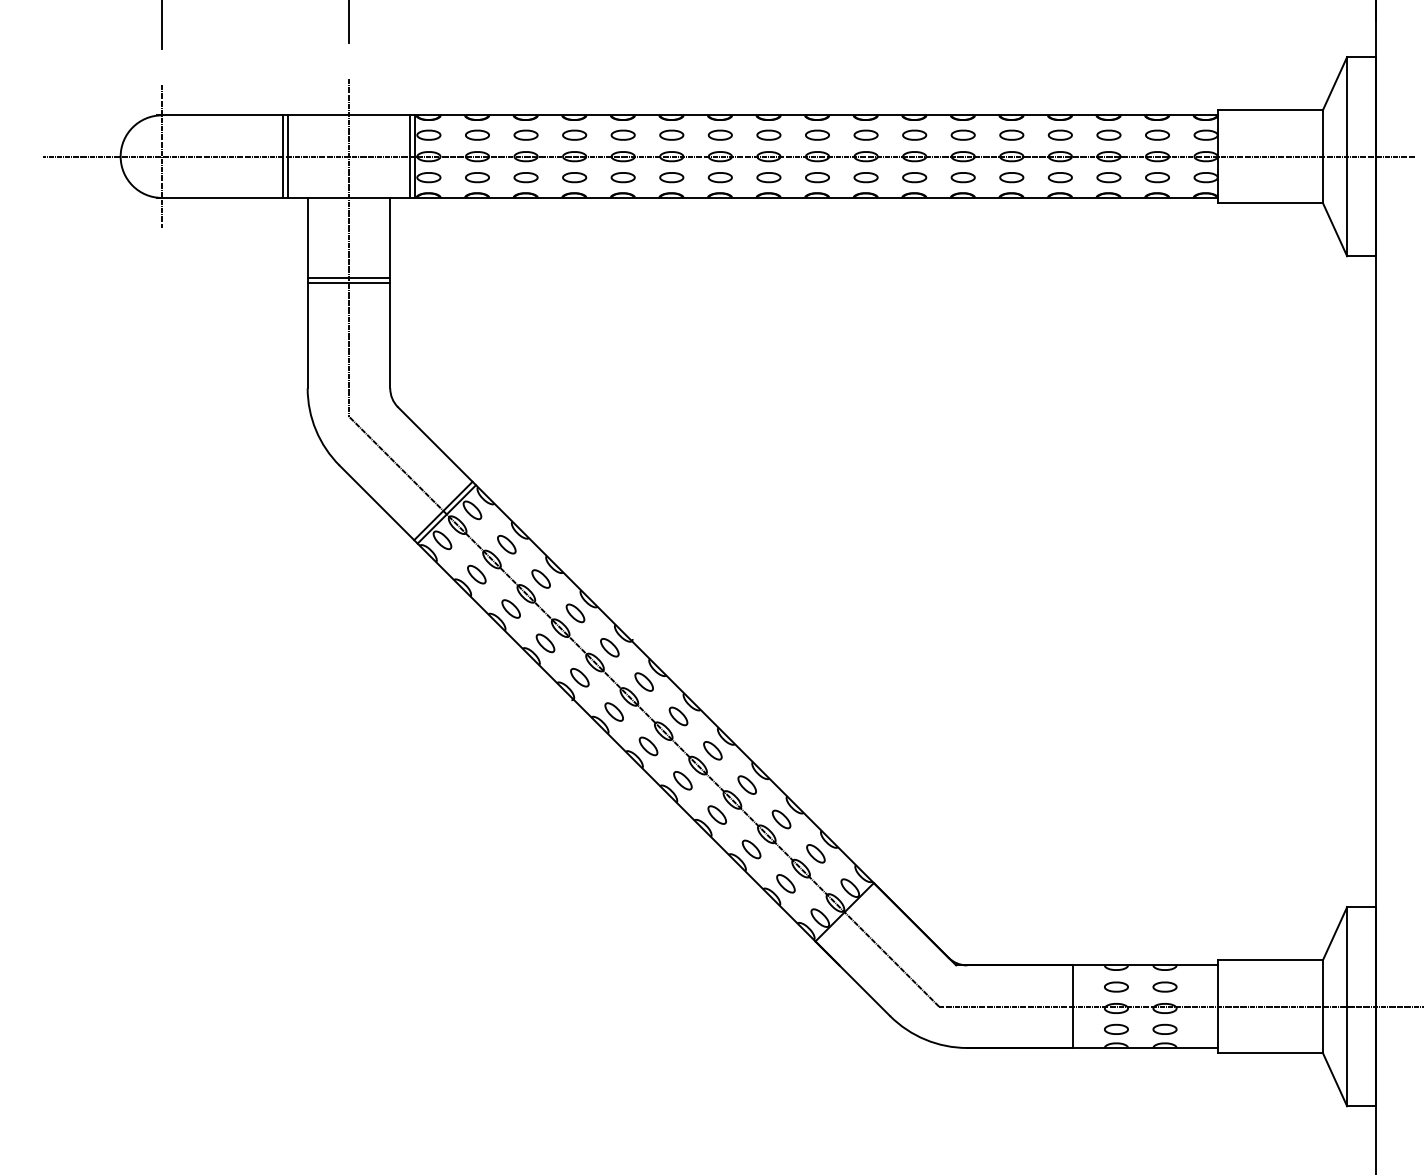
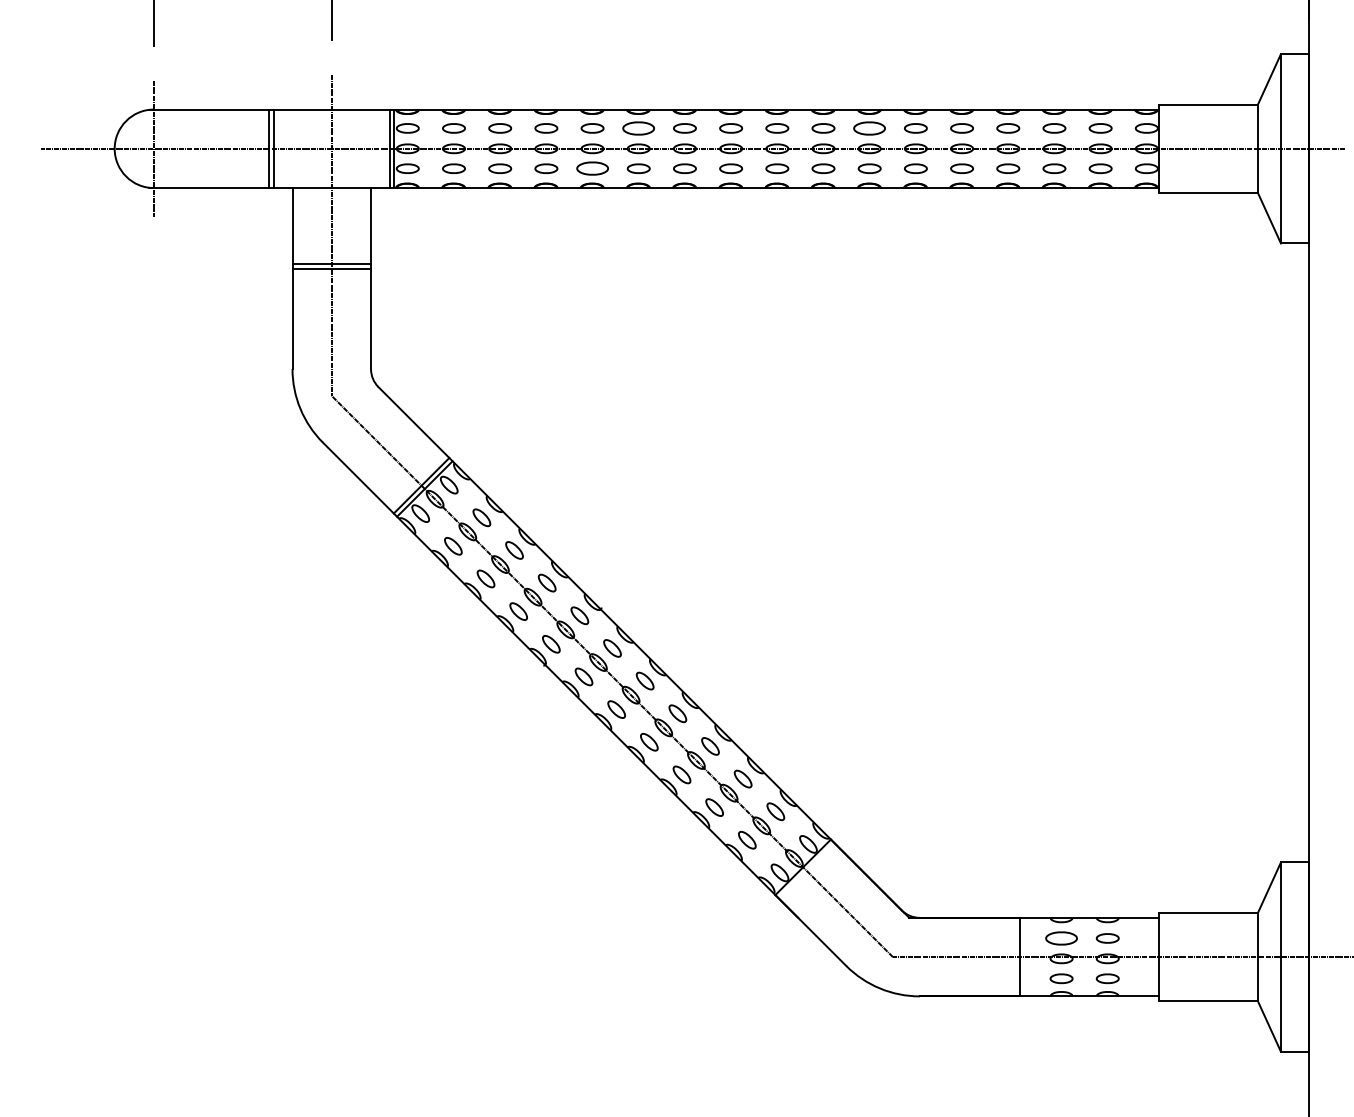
part: (671, 134) -> (638, 127), size x1.4
part: (914, 134) -> (869, 127), size x1.4
part: (622, 177) -> (591, 168), size x1.4
part: (1116, 986) -> (1061, 937), size x1.4

